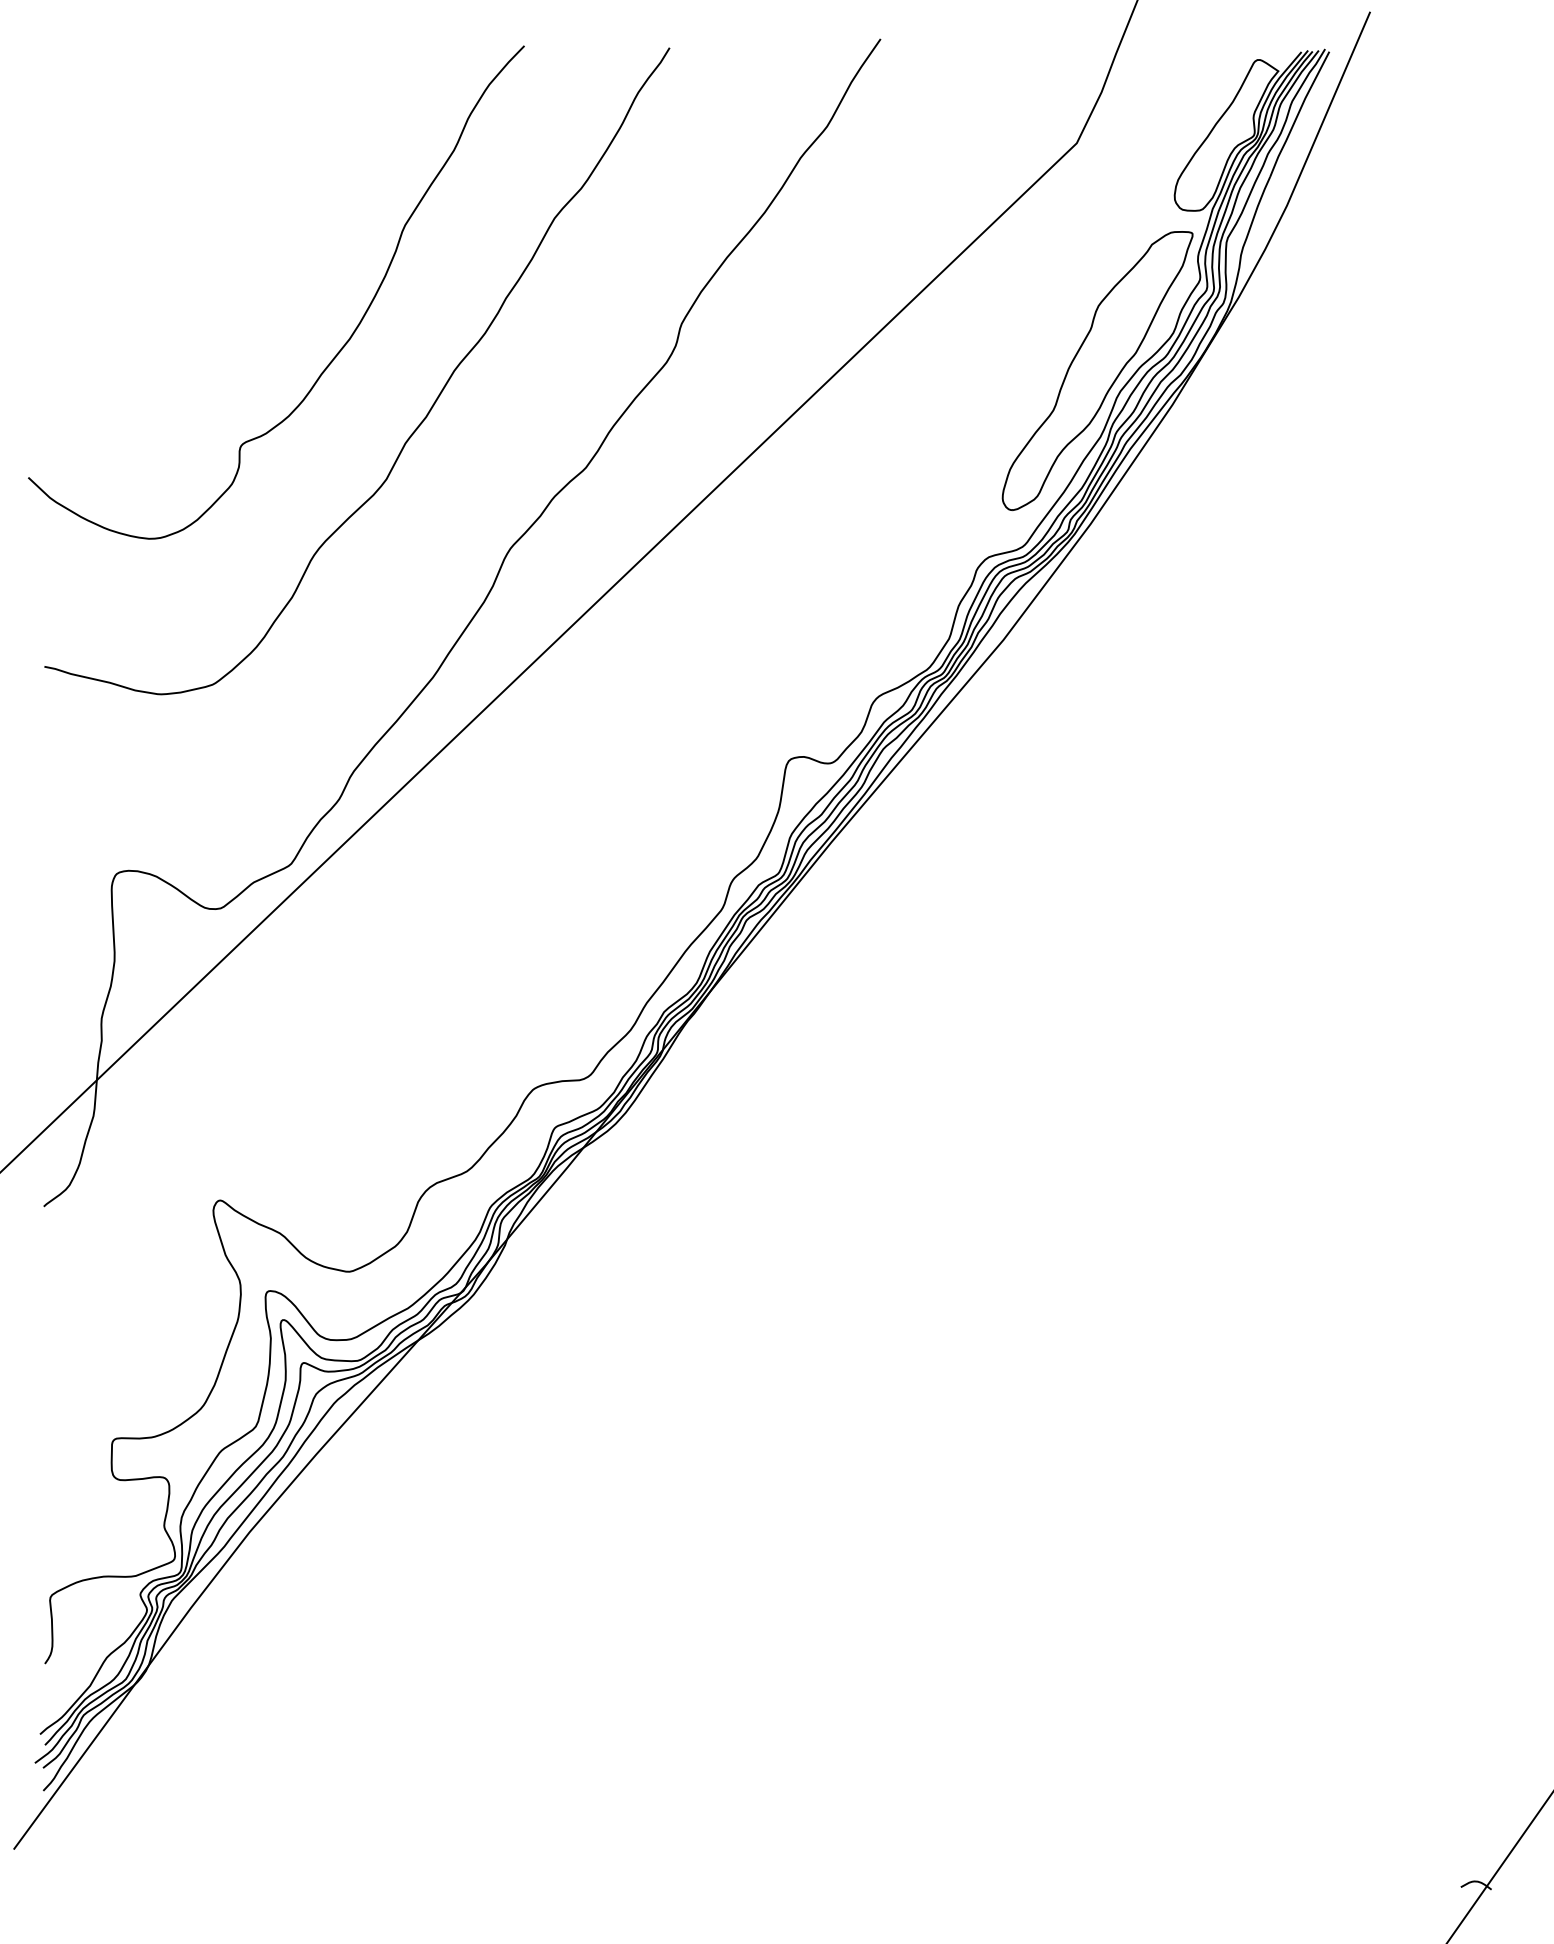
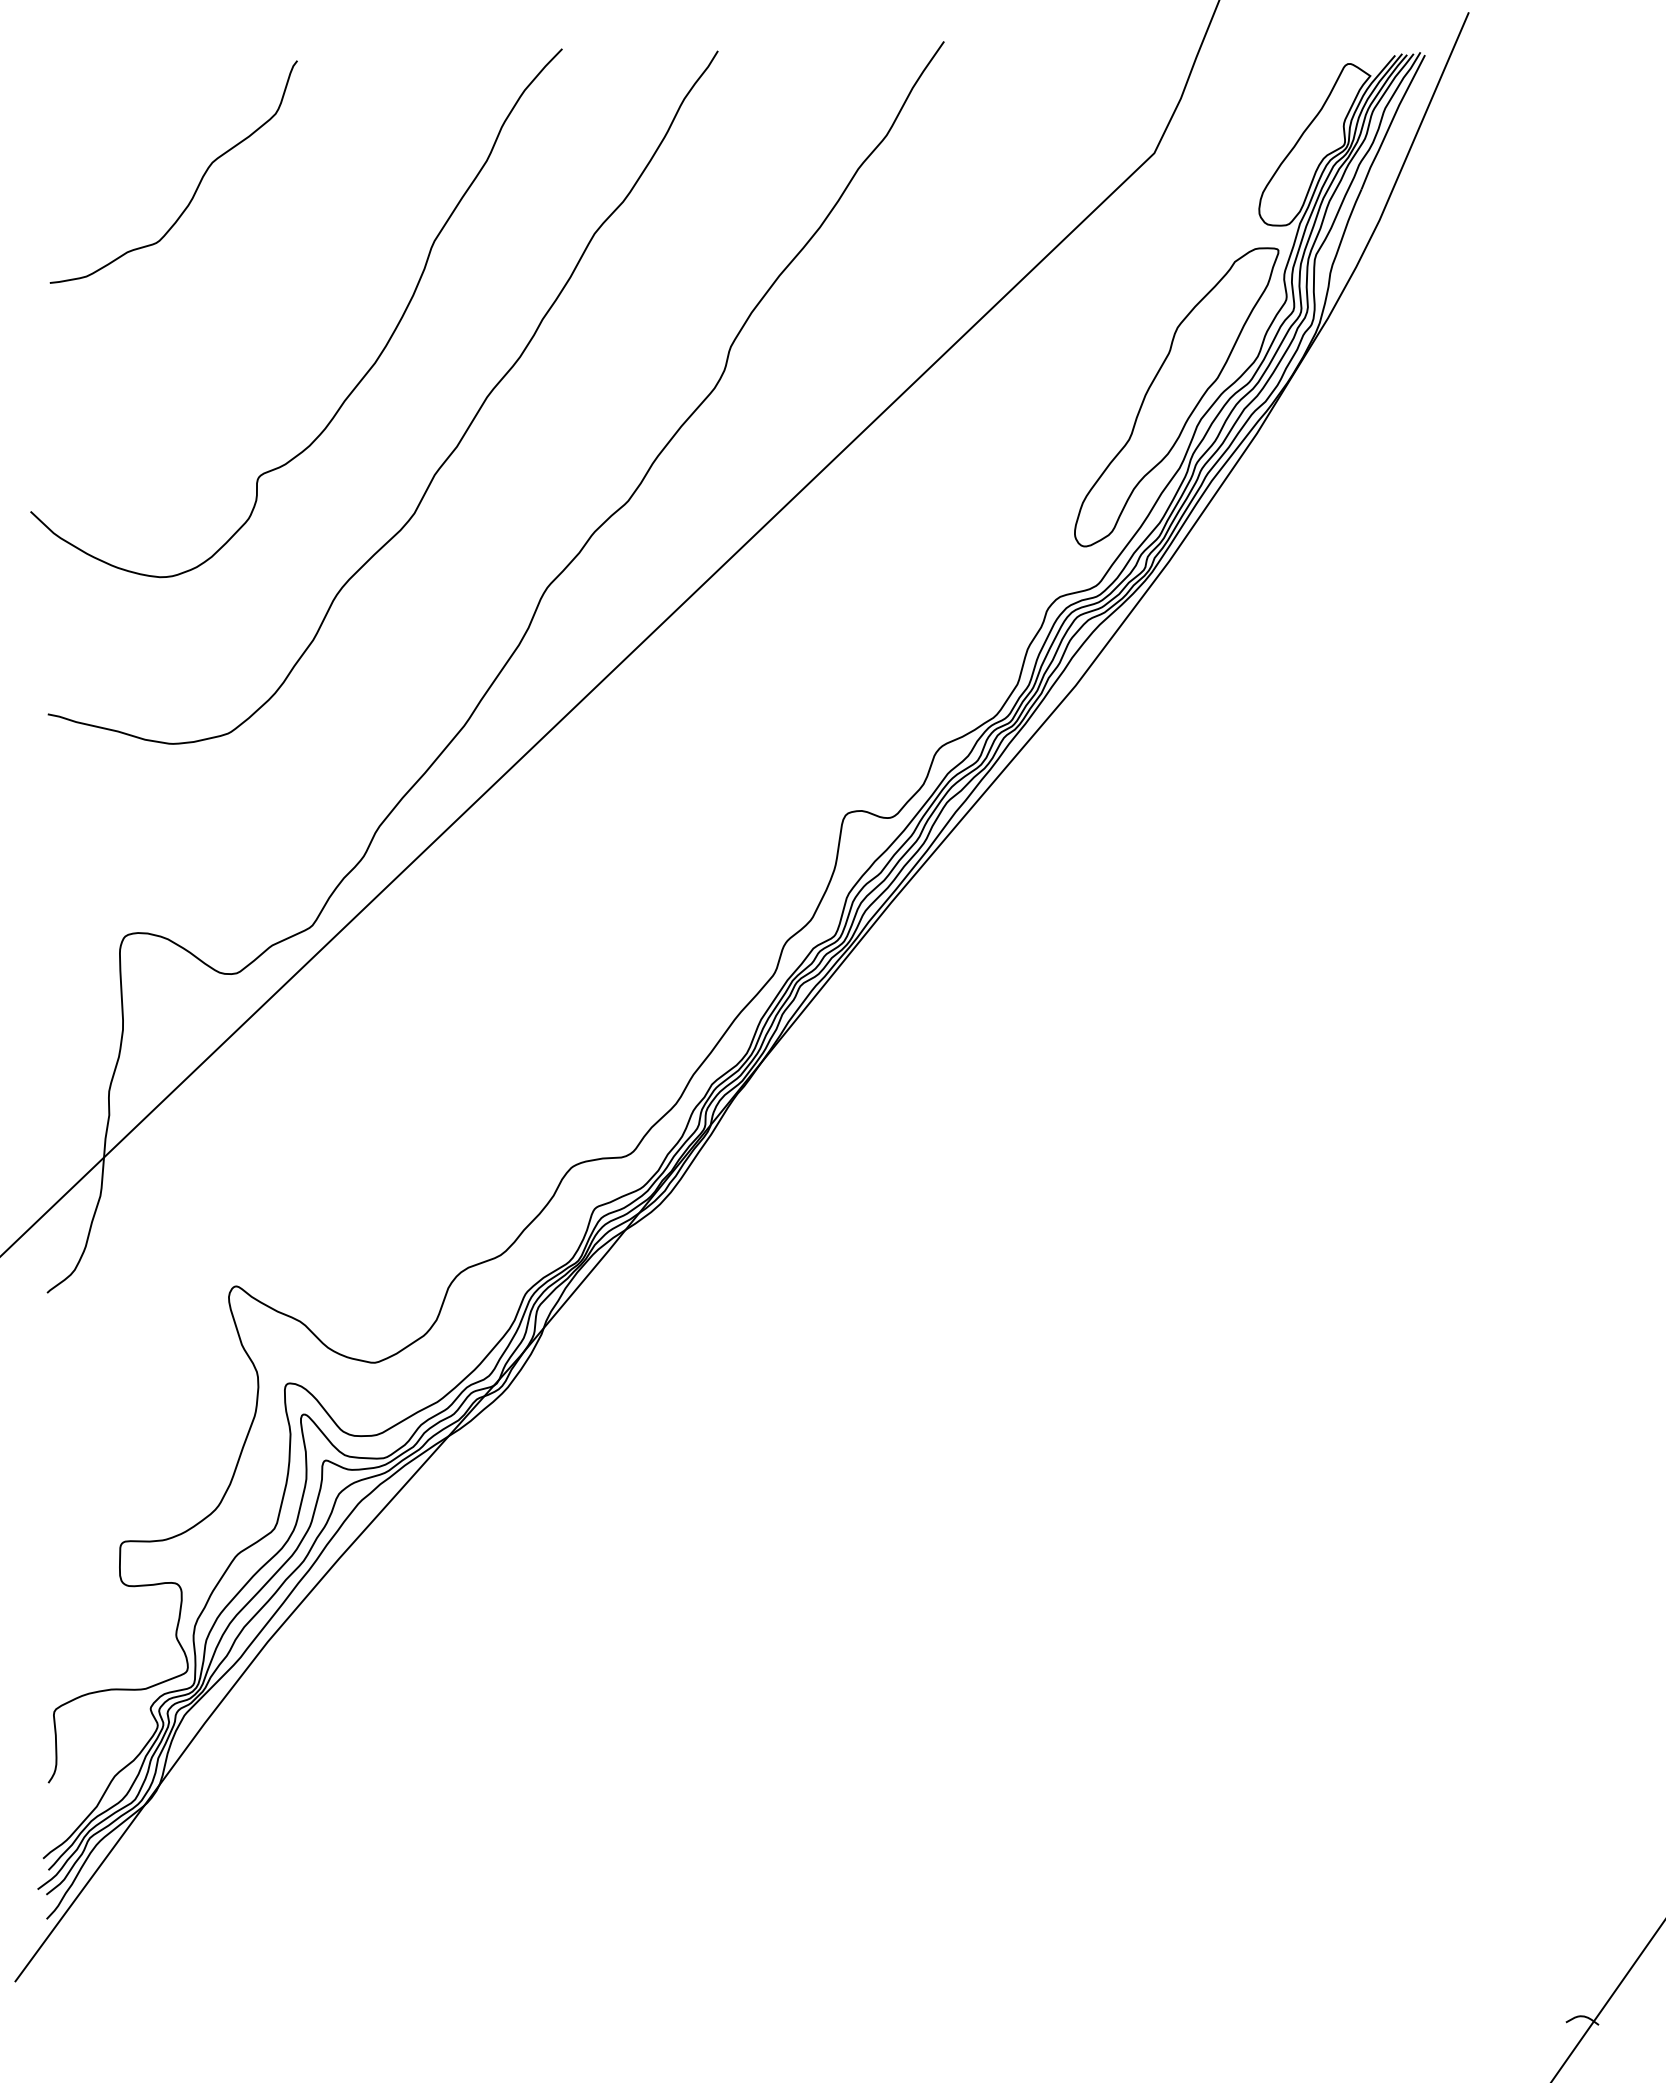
curve: (185, 171) -> (198, 183), added

